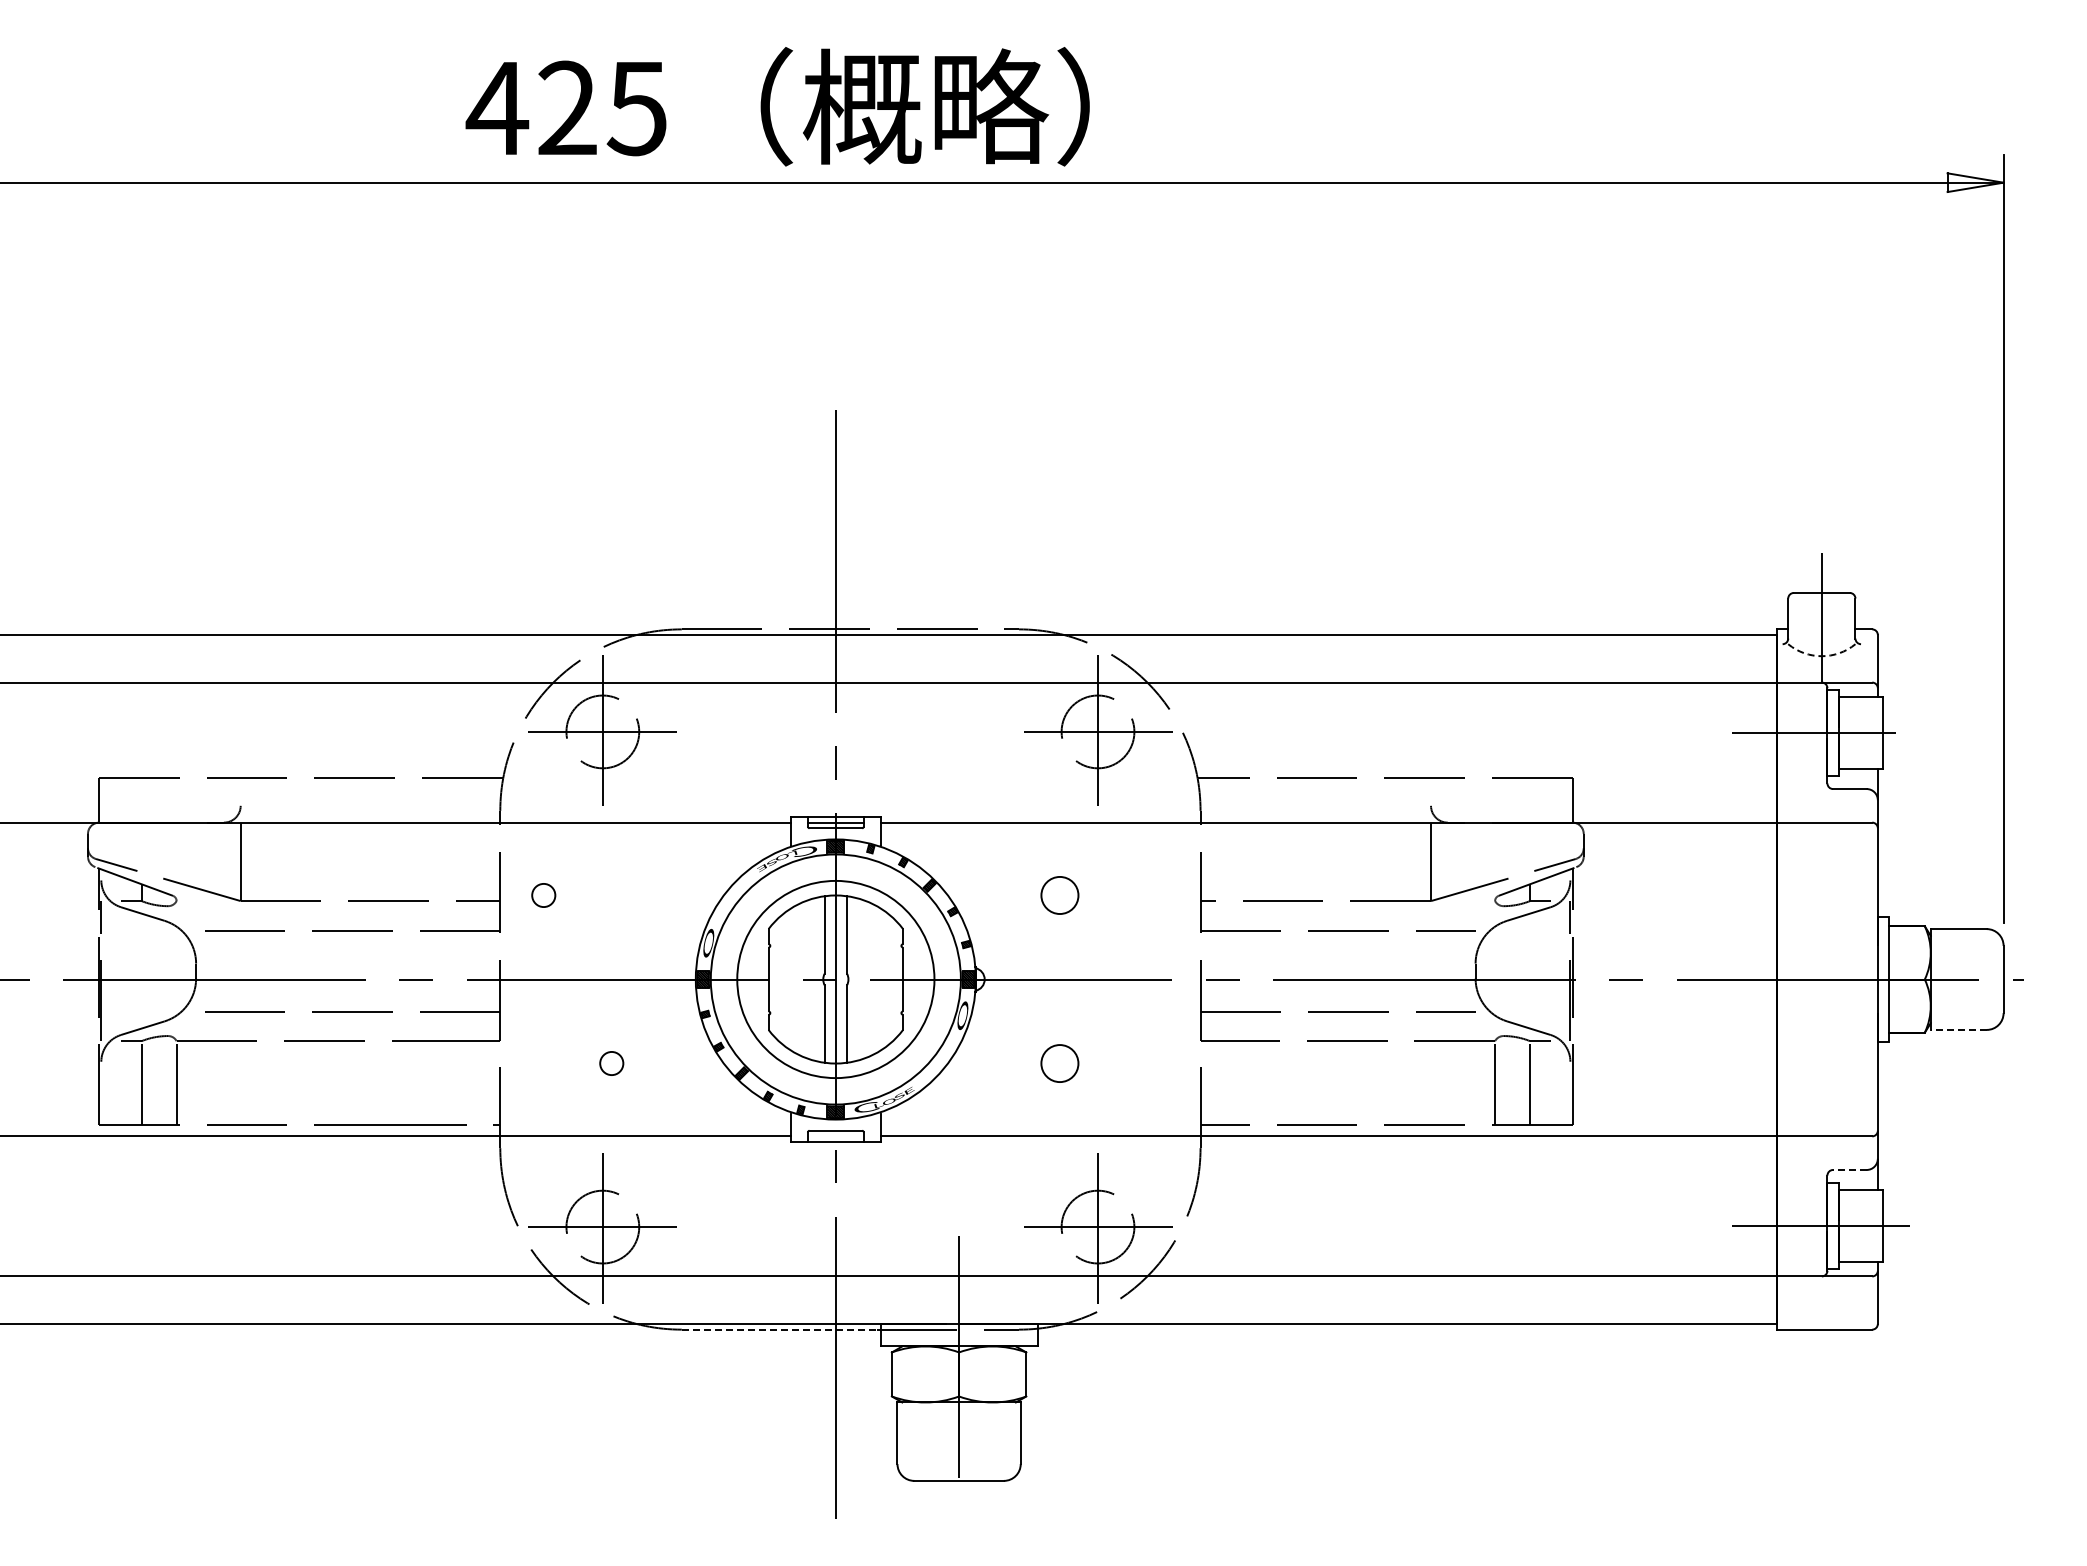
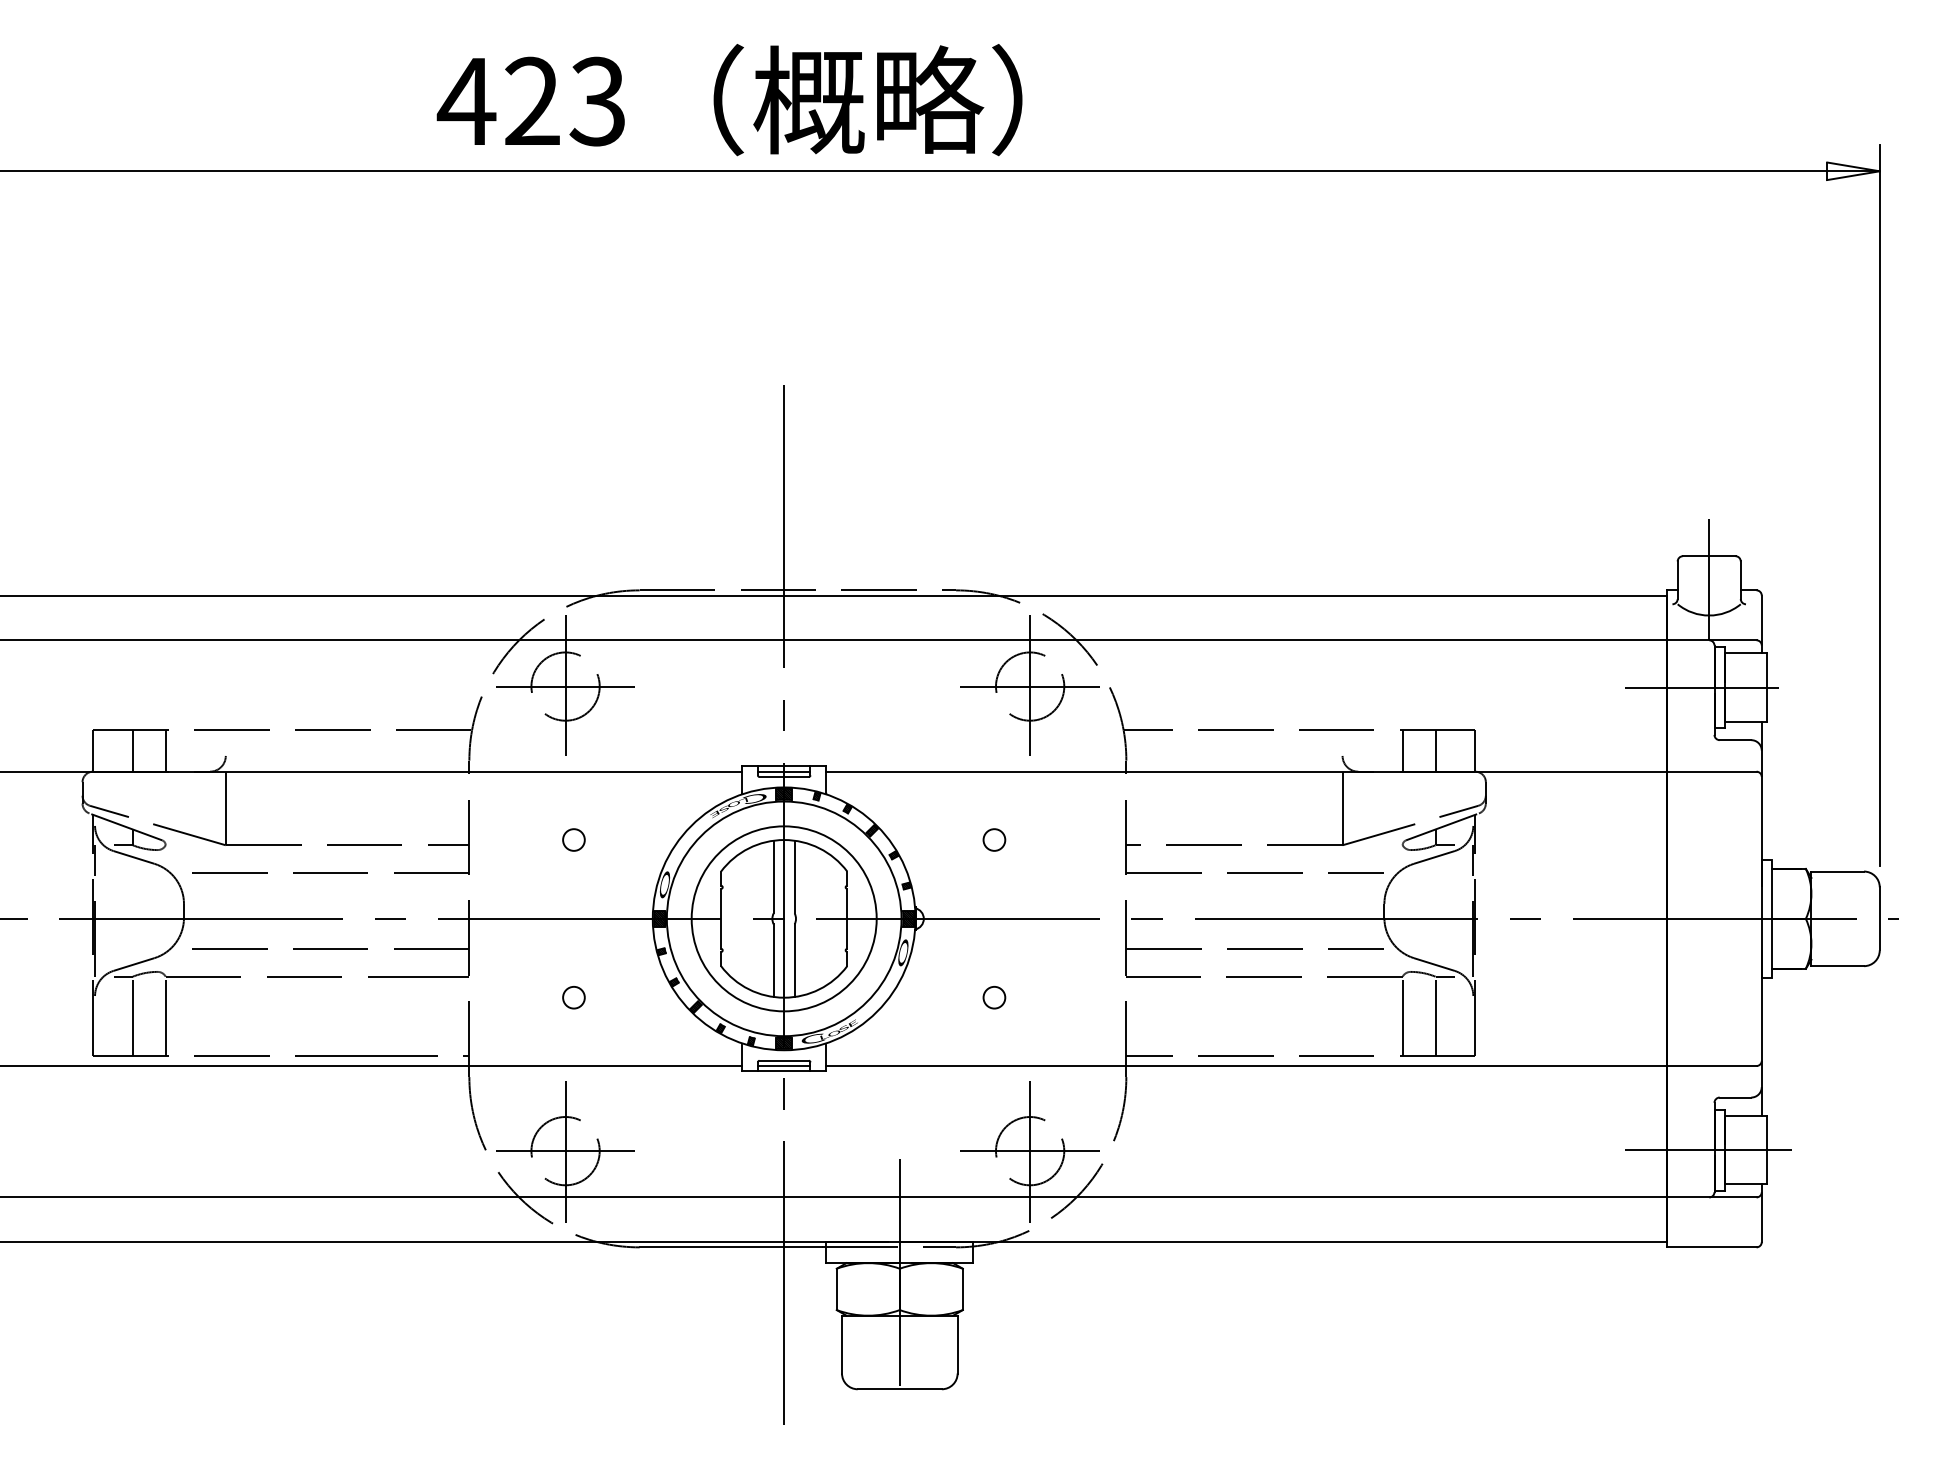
text: (636, 107) -> (597, 100), 425 -> 423
arc: (1821, 656) -> (1708, 615), dashed -> solid
line: (141, 799) -> (132, 749), added
line: (176, 799) -> (165, 749), added
line: (1495, 799) -> (1403, 749), added
line: (1530, 799) -> (1435, 749), added
circle: (543, 895) -> (573, 840), moved
circle: (1059, 895) -> (994, 840), size x0.62
line: (1958, 1029) -> (1837, 965), dashed -> solid
circle: (1059, 1063) -> (994, 997), size x0.62
line: (835, 1136) -> (783, 1066), added
line: (1849, 1169) -> (1735, 1097), dashed -> solid
line: (779, 1329) -> (731, 1247), dashed -> solid

